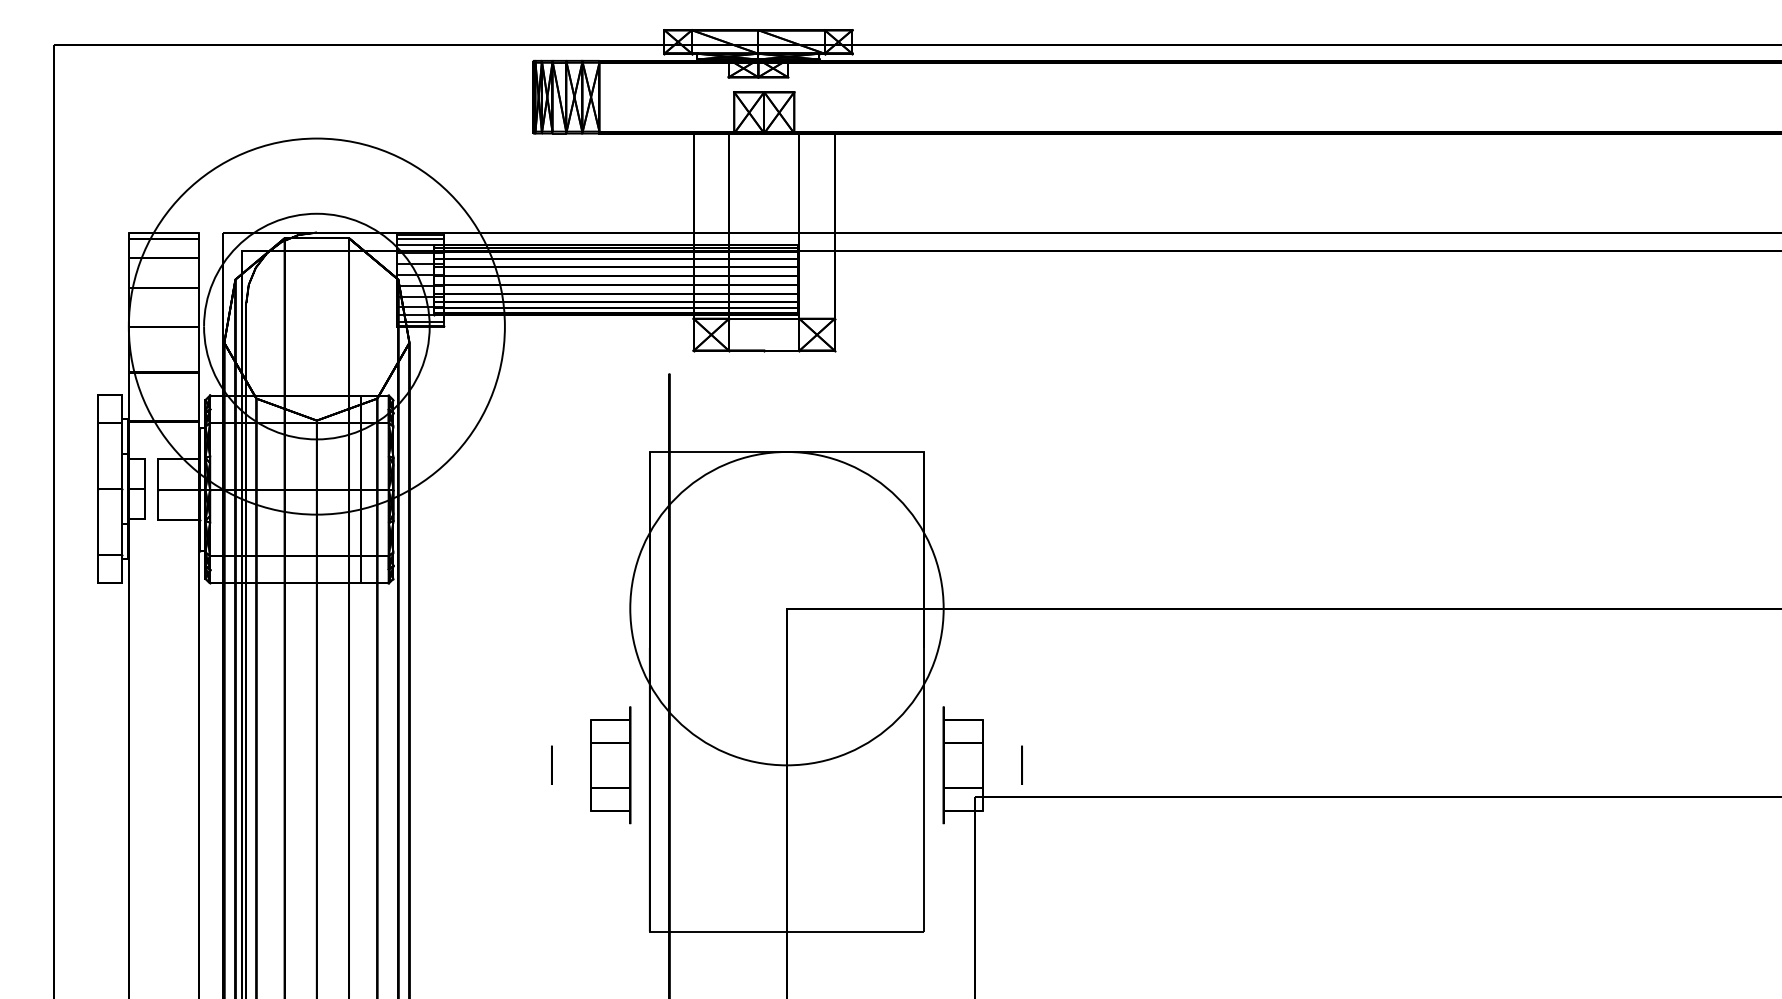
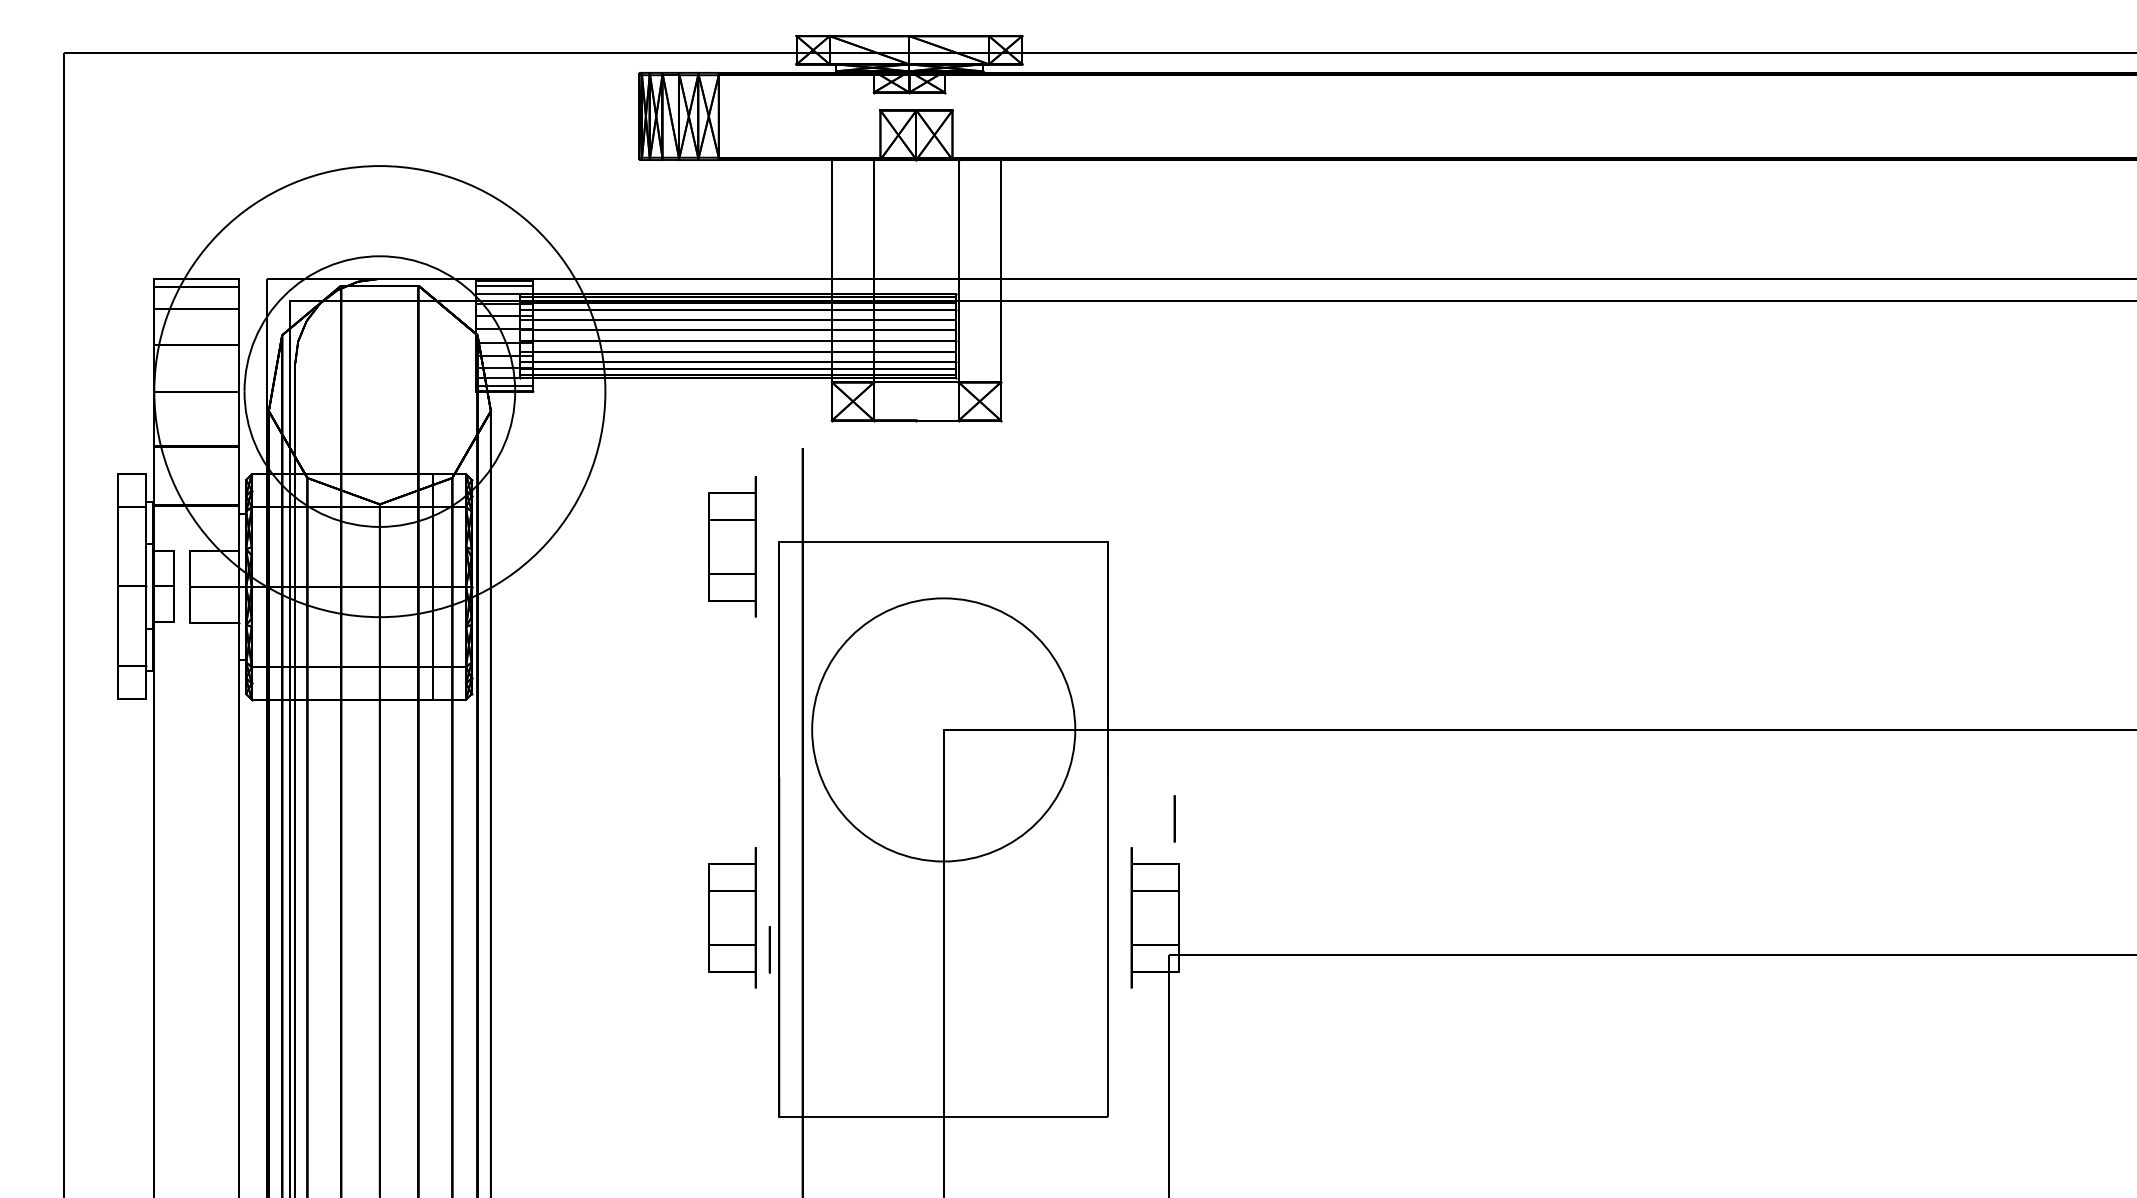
part: (610, 455) -> (732, 546), added
circle: (786, 608) -> (943, 729), size x0.7
circle: (551, 765) -> (769, 949), moved
circle: (1021, 765) -> (1174, 818), moved

